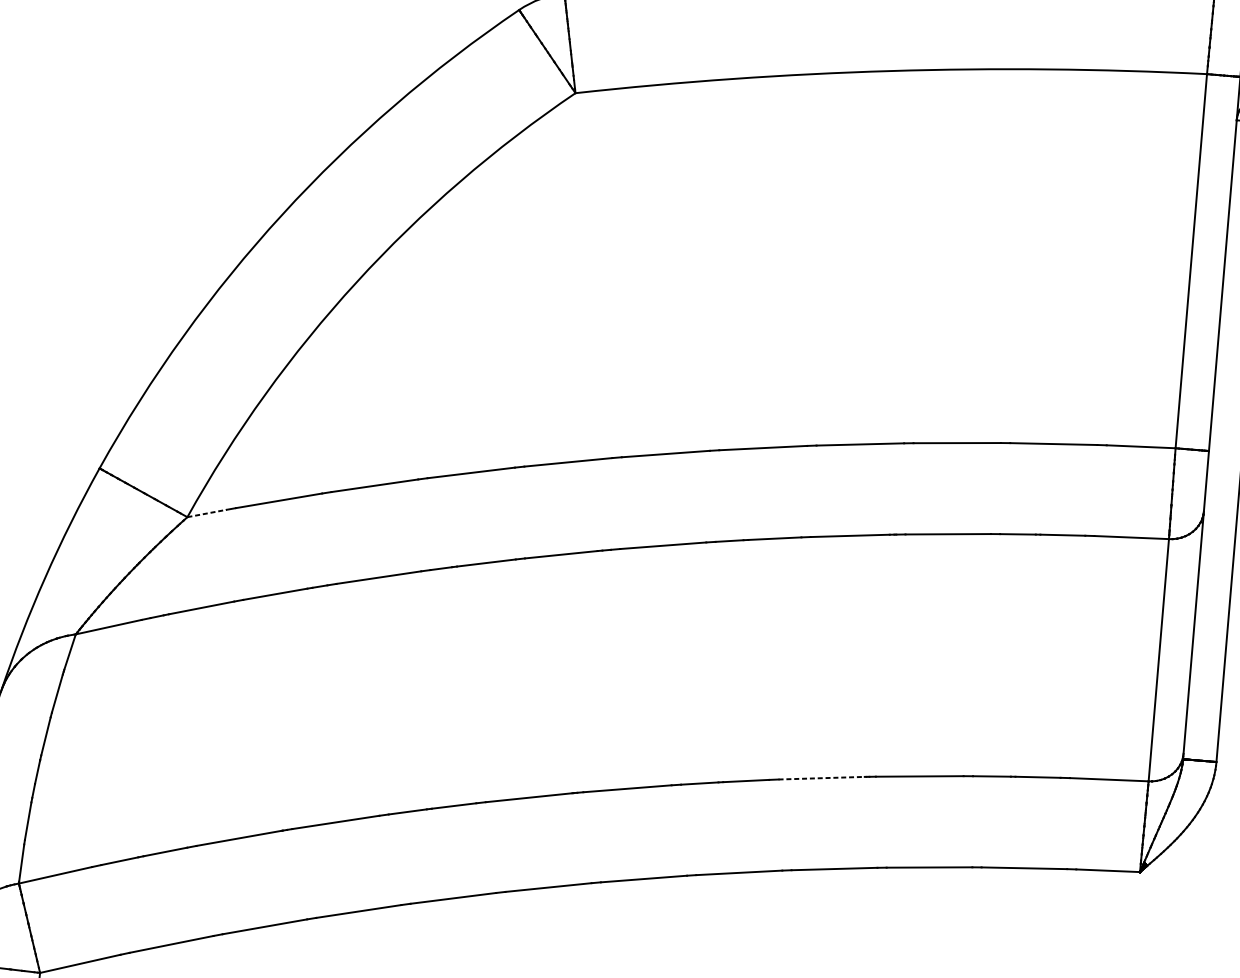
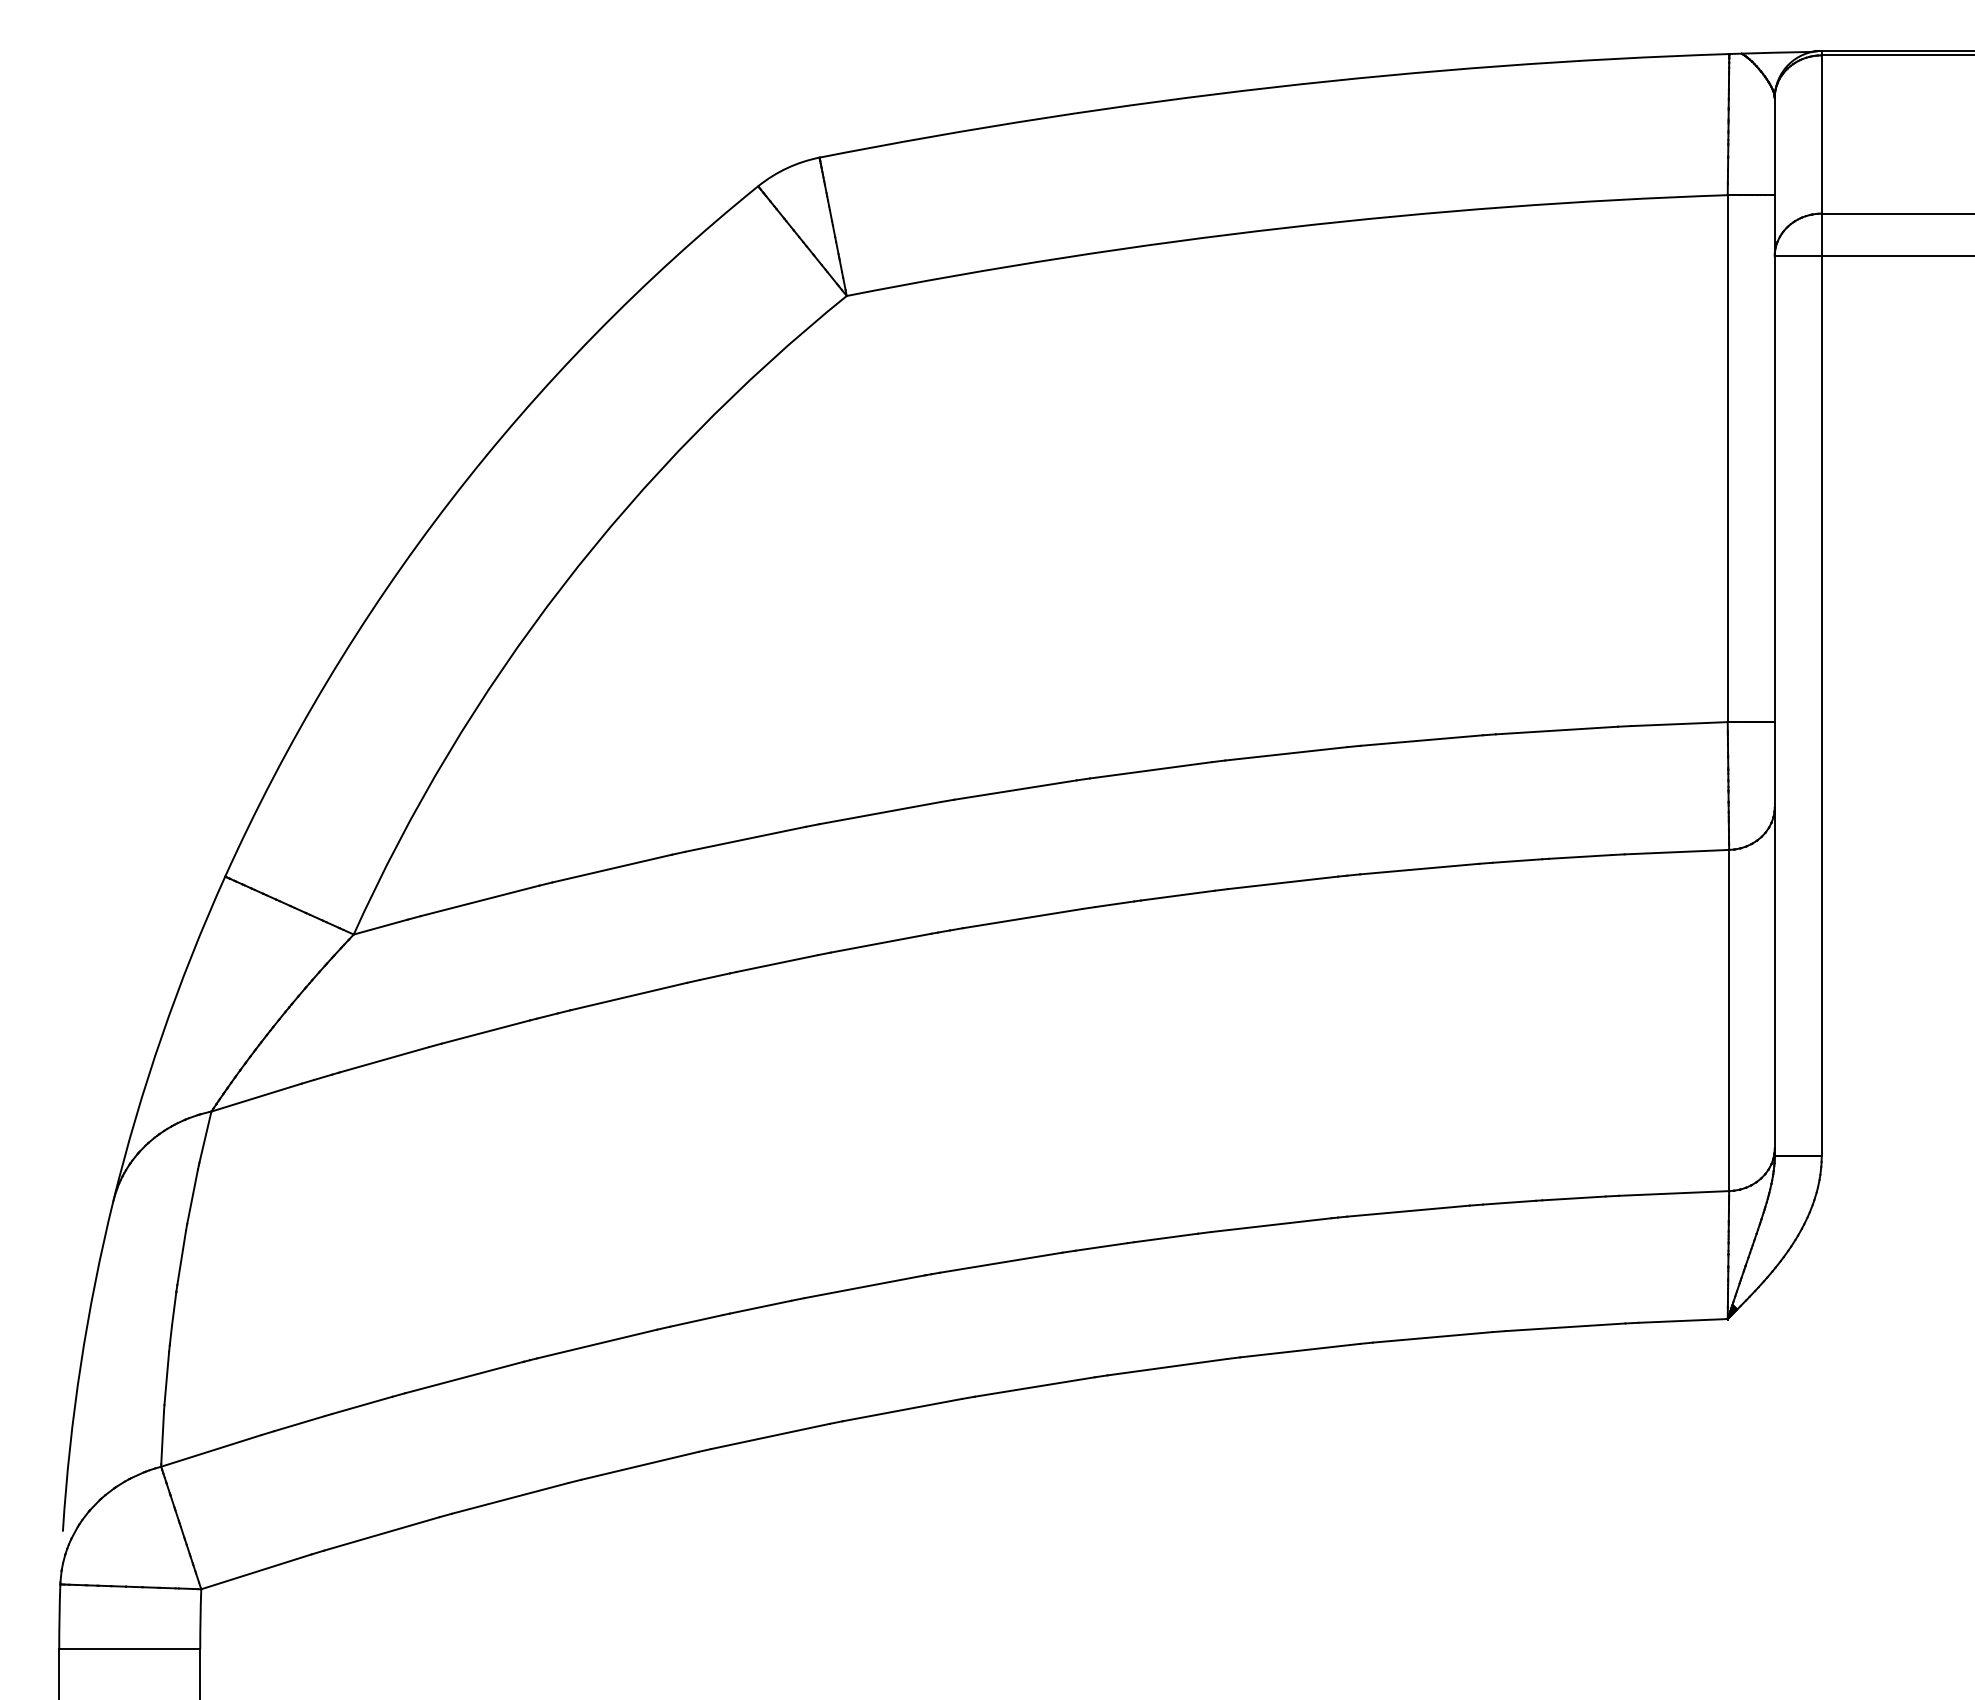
line: (207, 513) -> (381, 926), dashed -> solid
line: (821, 778) -> (1271, 1225), dashed -> solid

